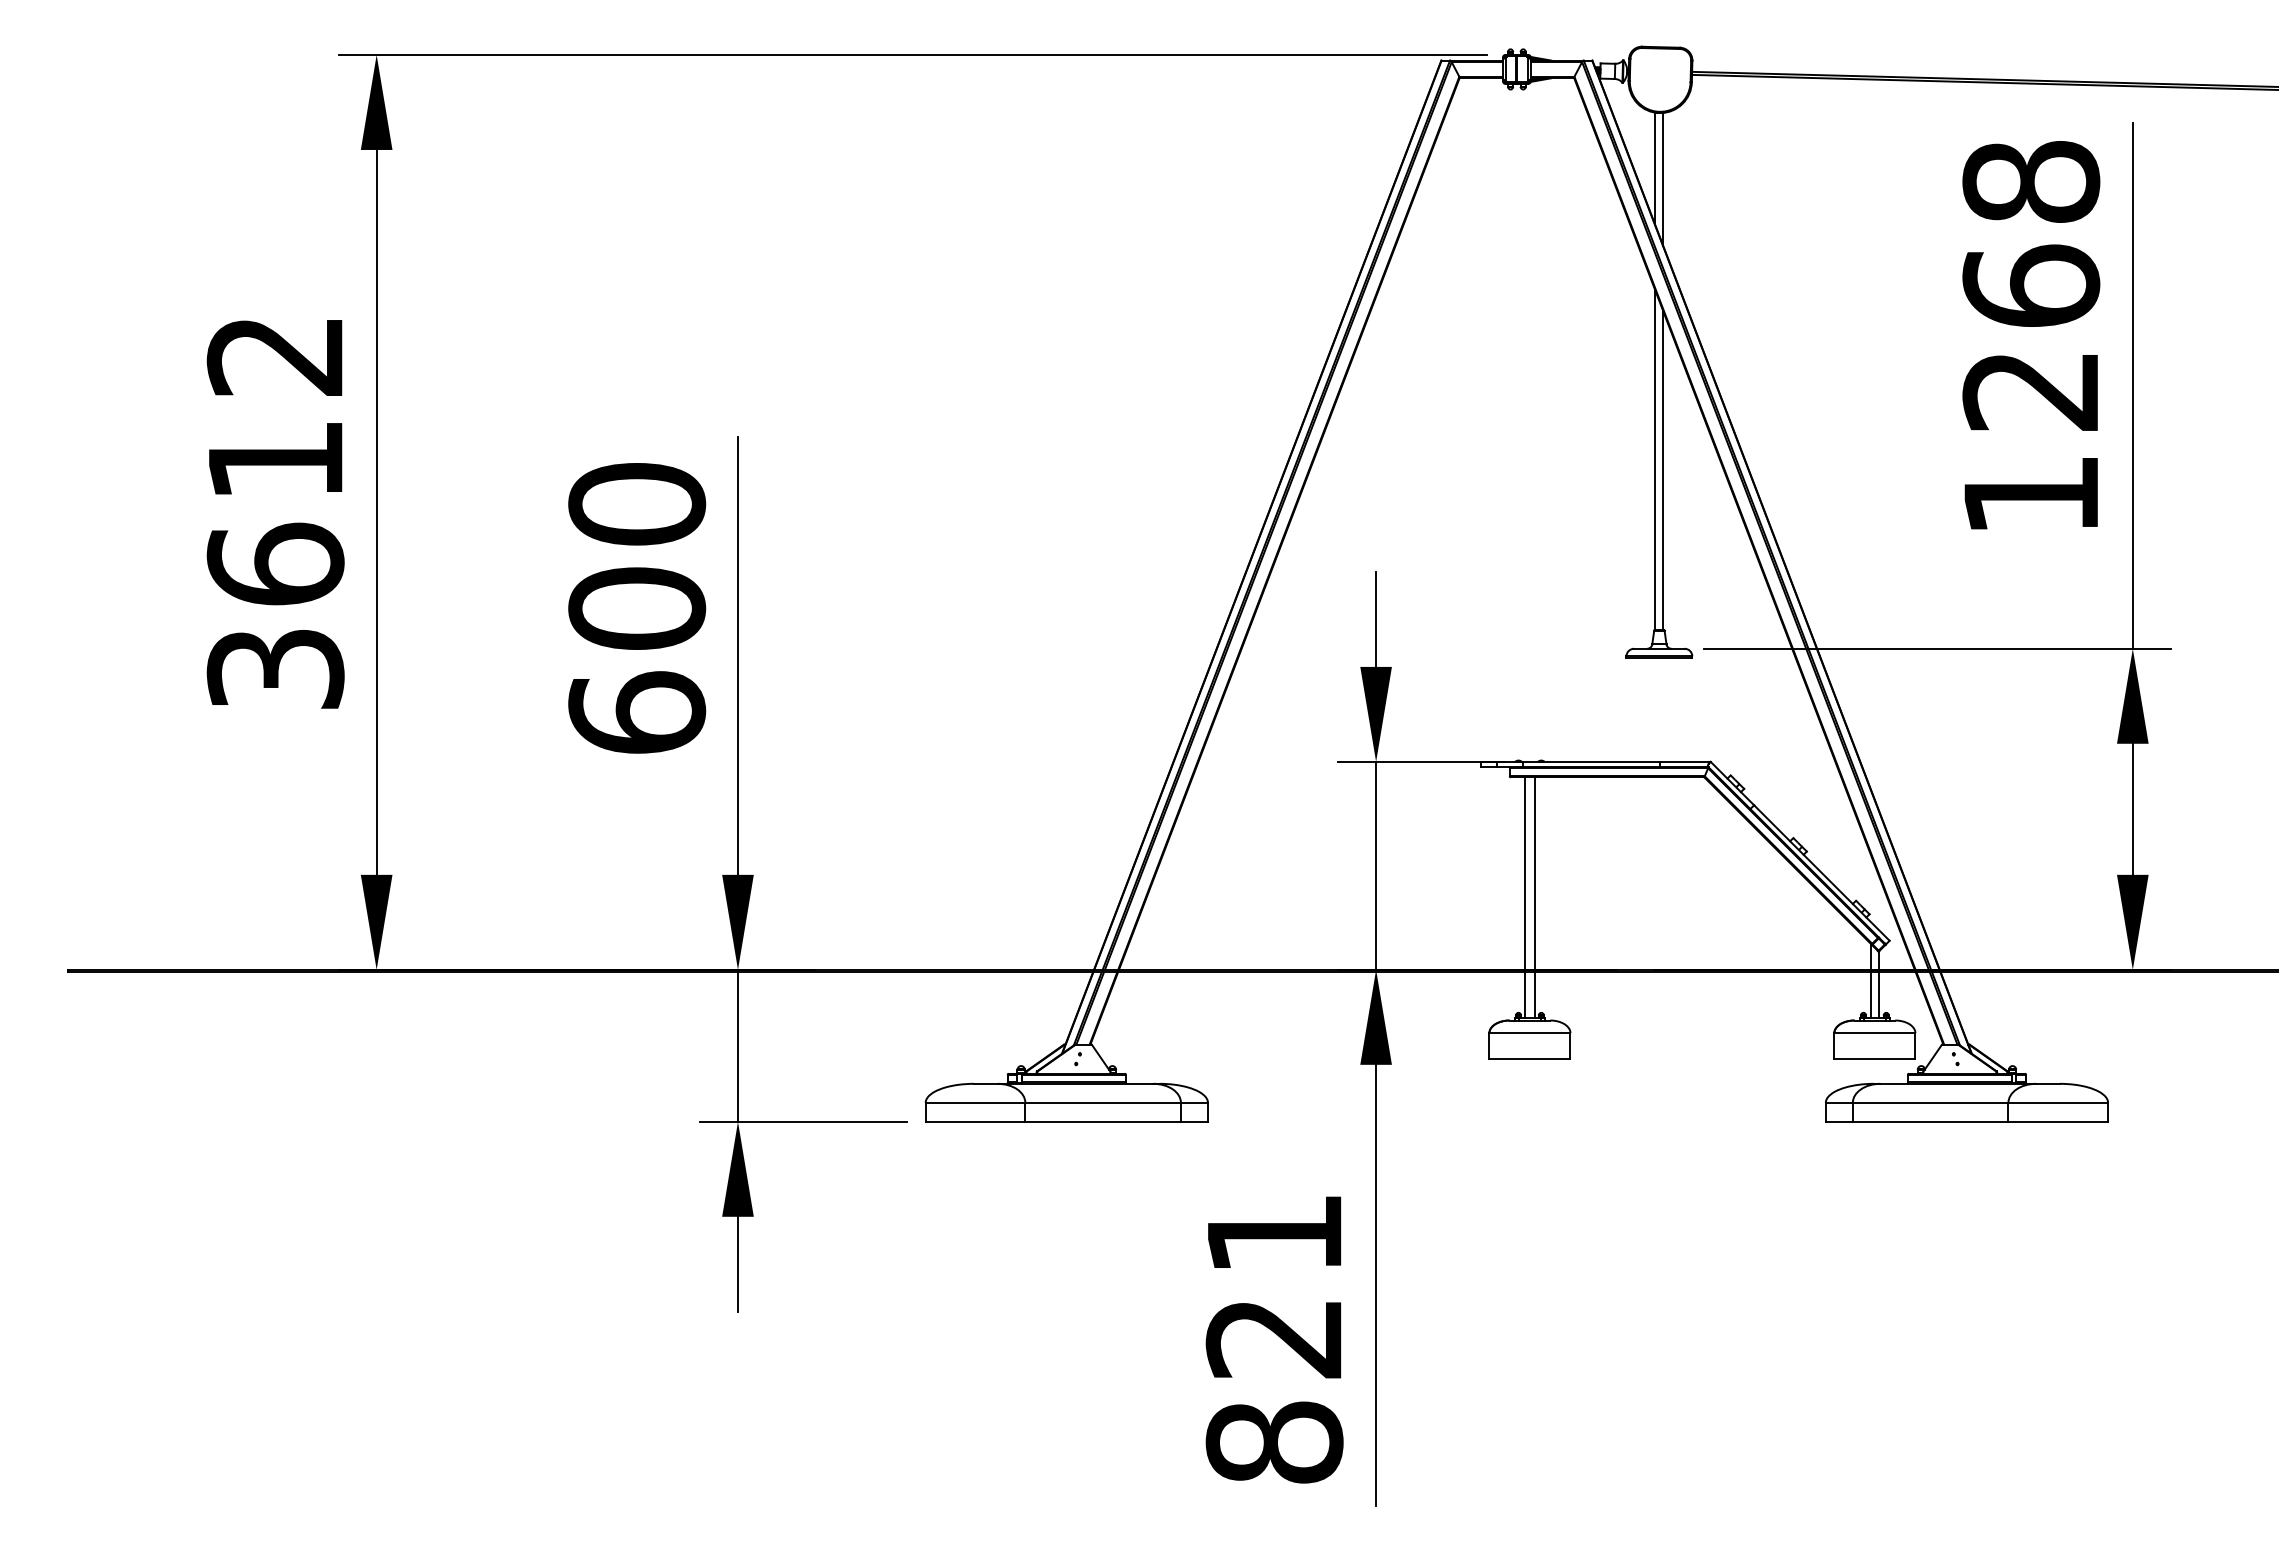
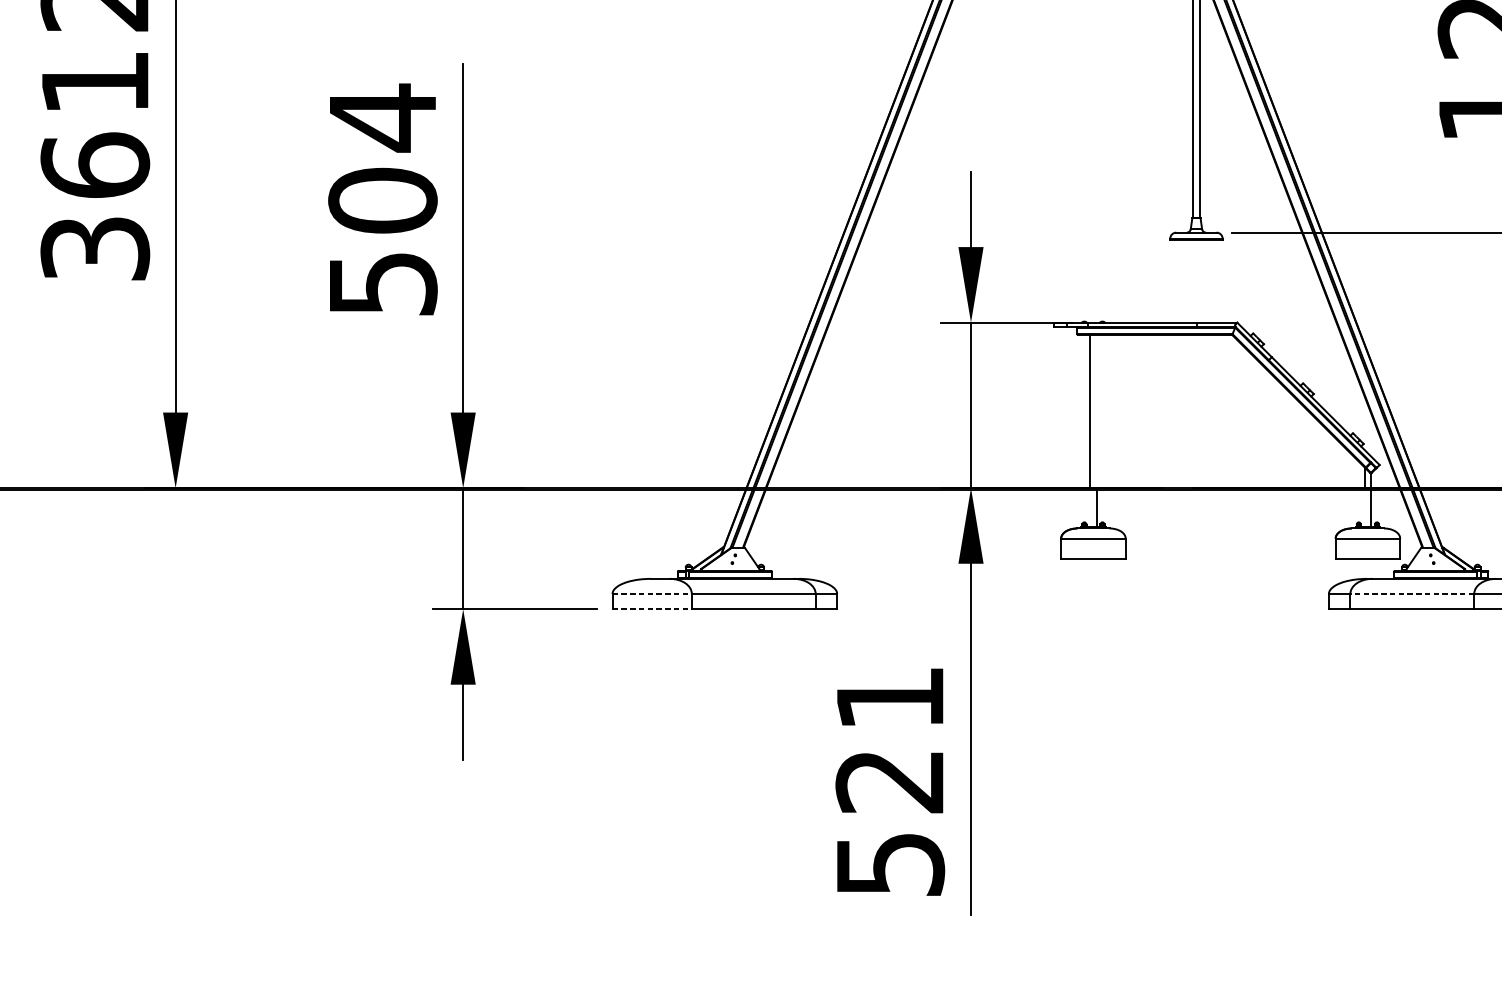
text: (637, 607) -> (383, 199), 600 -> 504
line: (1534, 873) -> (1097, 411), removed
line: (1525, 995) -> (1089, 508), removed
line: (1871, 995) -> (1365, 508), removed
line: (975, 1102) -> (652, 593), solid -> dashed
line: (1930, 1102) -> (1412, 593), solid -> dashed
line: (975, 1121) -> (652, 608), solid -> dashed
text: (1274, 1442) -> (890, 864), 821 -> 521

